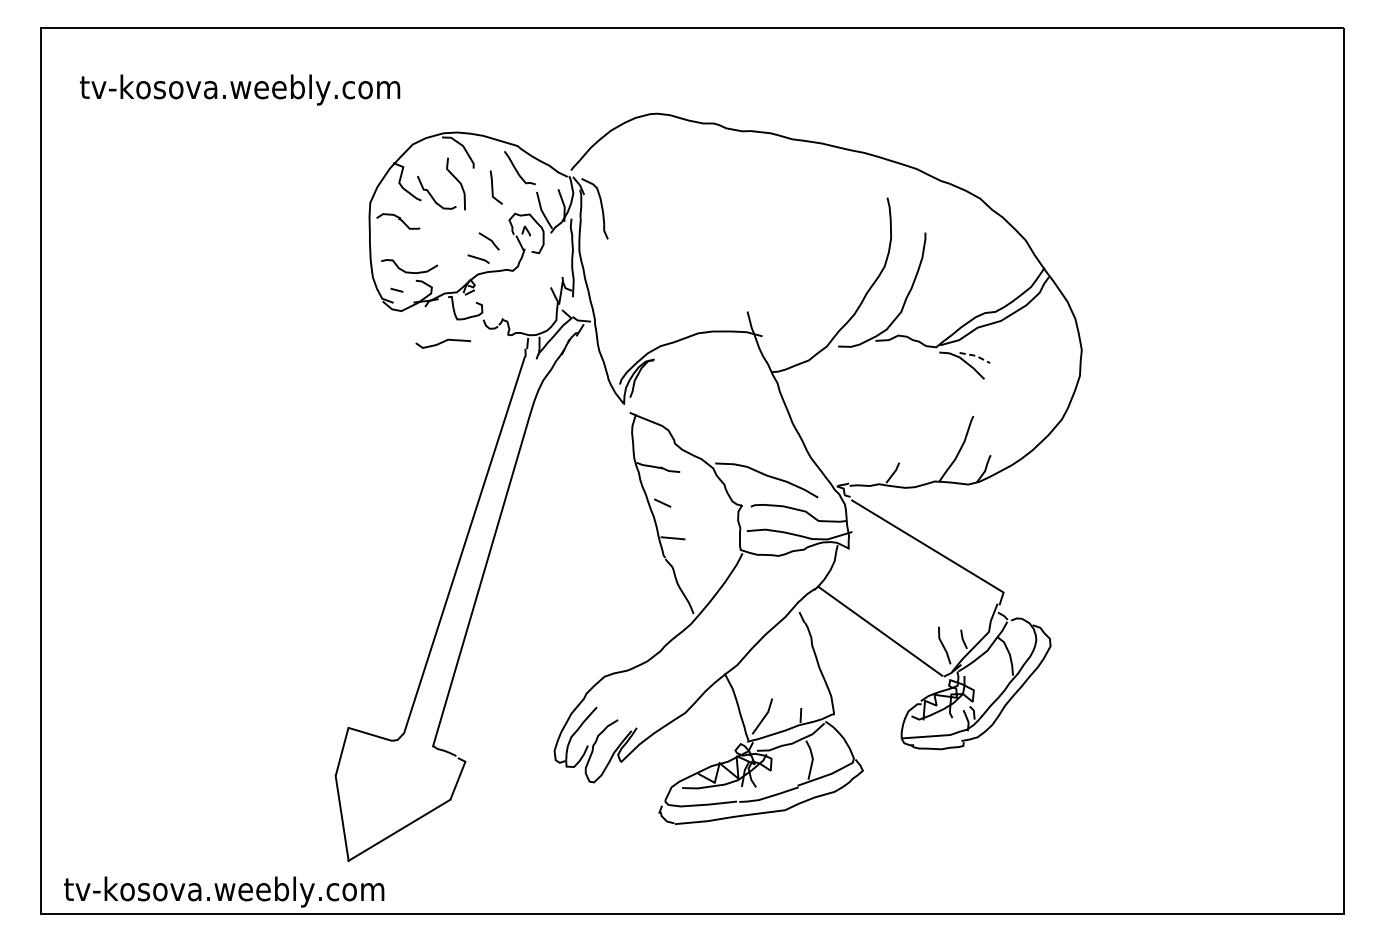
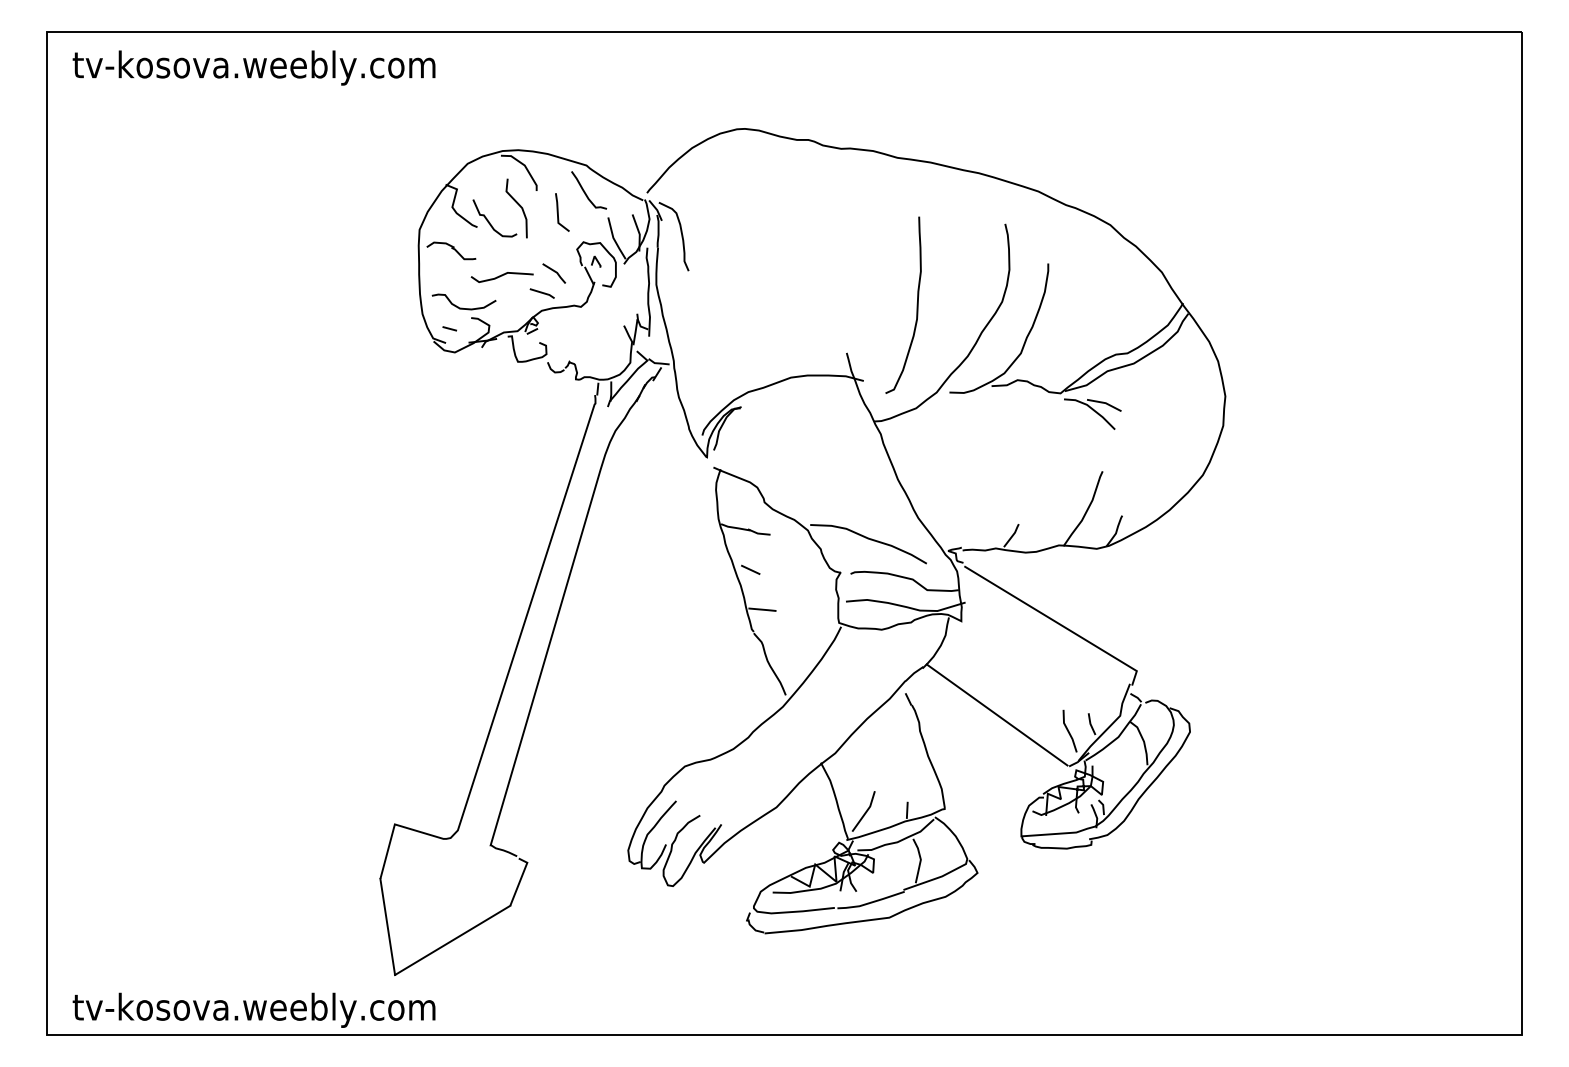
text: (239, 89) -> (253, 67), moved
curve: (809, 268) -> (916, 304), added
curve: (442, 342) -> (501, 276), moved
line: (975, 356) -> (1105, 403), dashed -> solid

